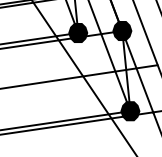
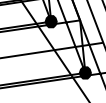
fill: (121, 29) -> (79, 19), removed

